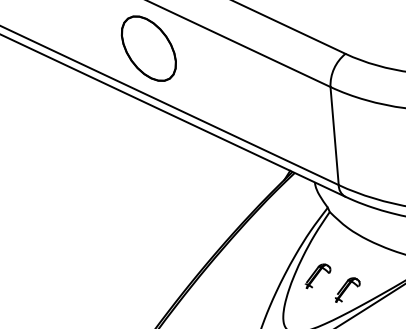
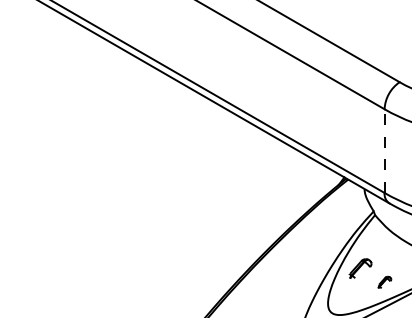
part: (149, 48) -> (233, 63), removed
line: (334, 136) -> (384, 151), solid -> dashed
part: (347, 289) -> (384, 282), size x0.6

